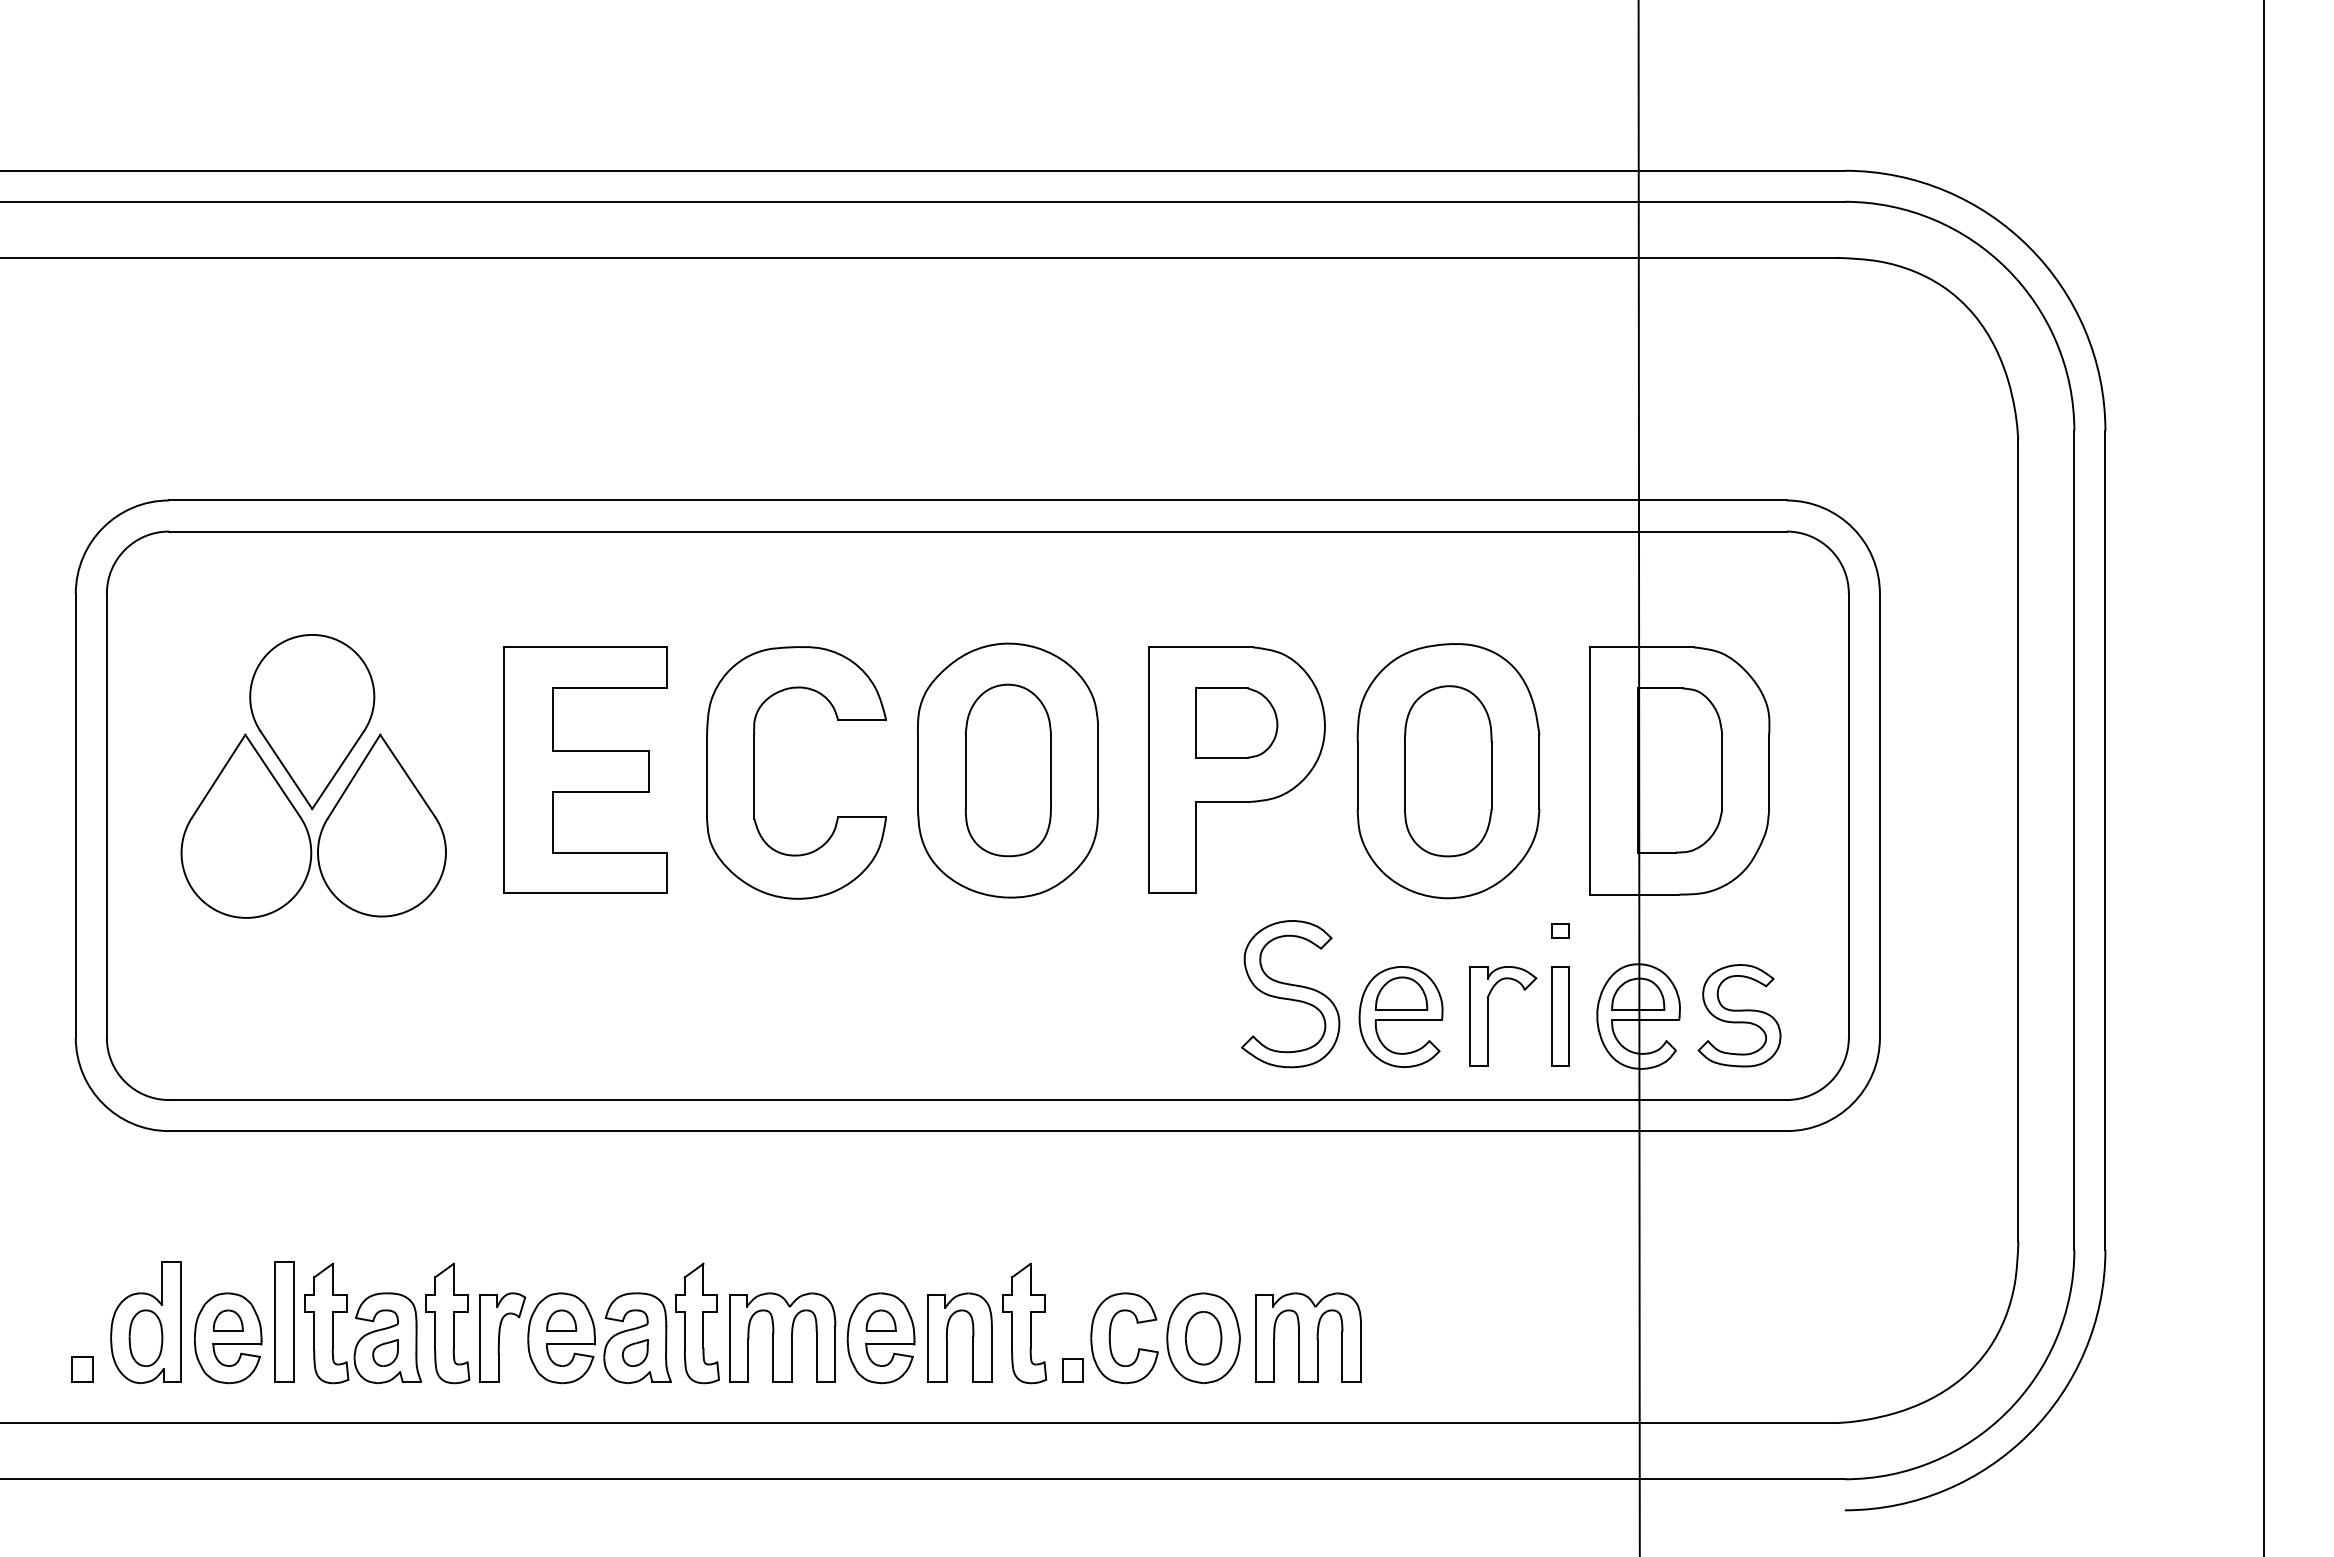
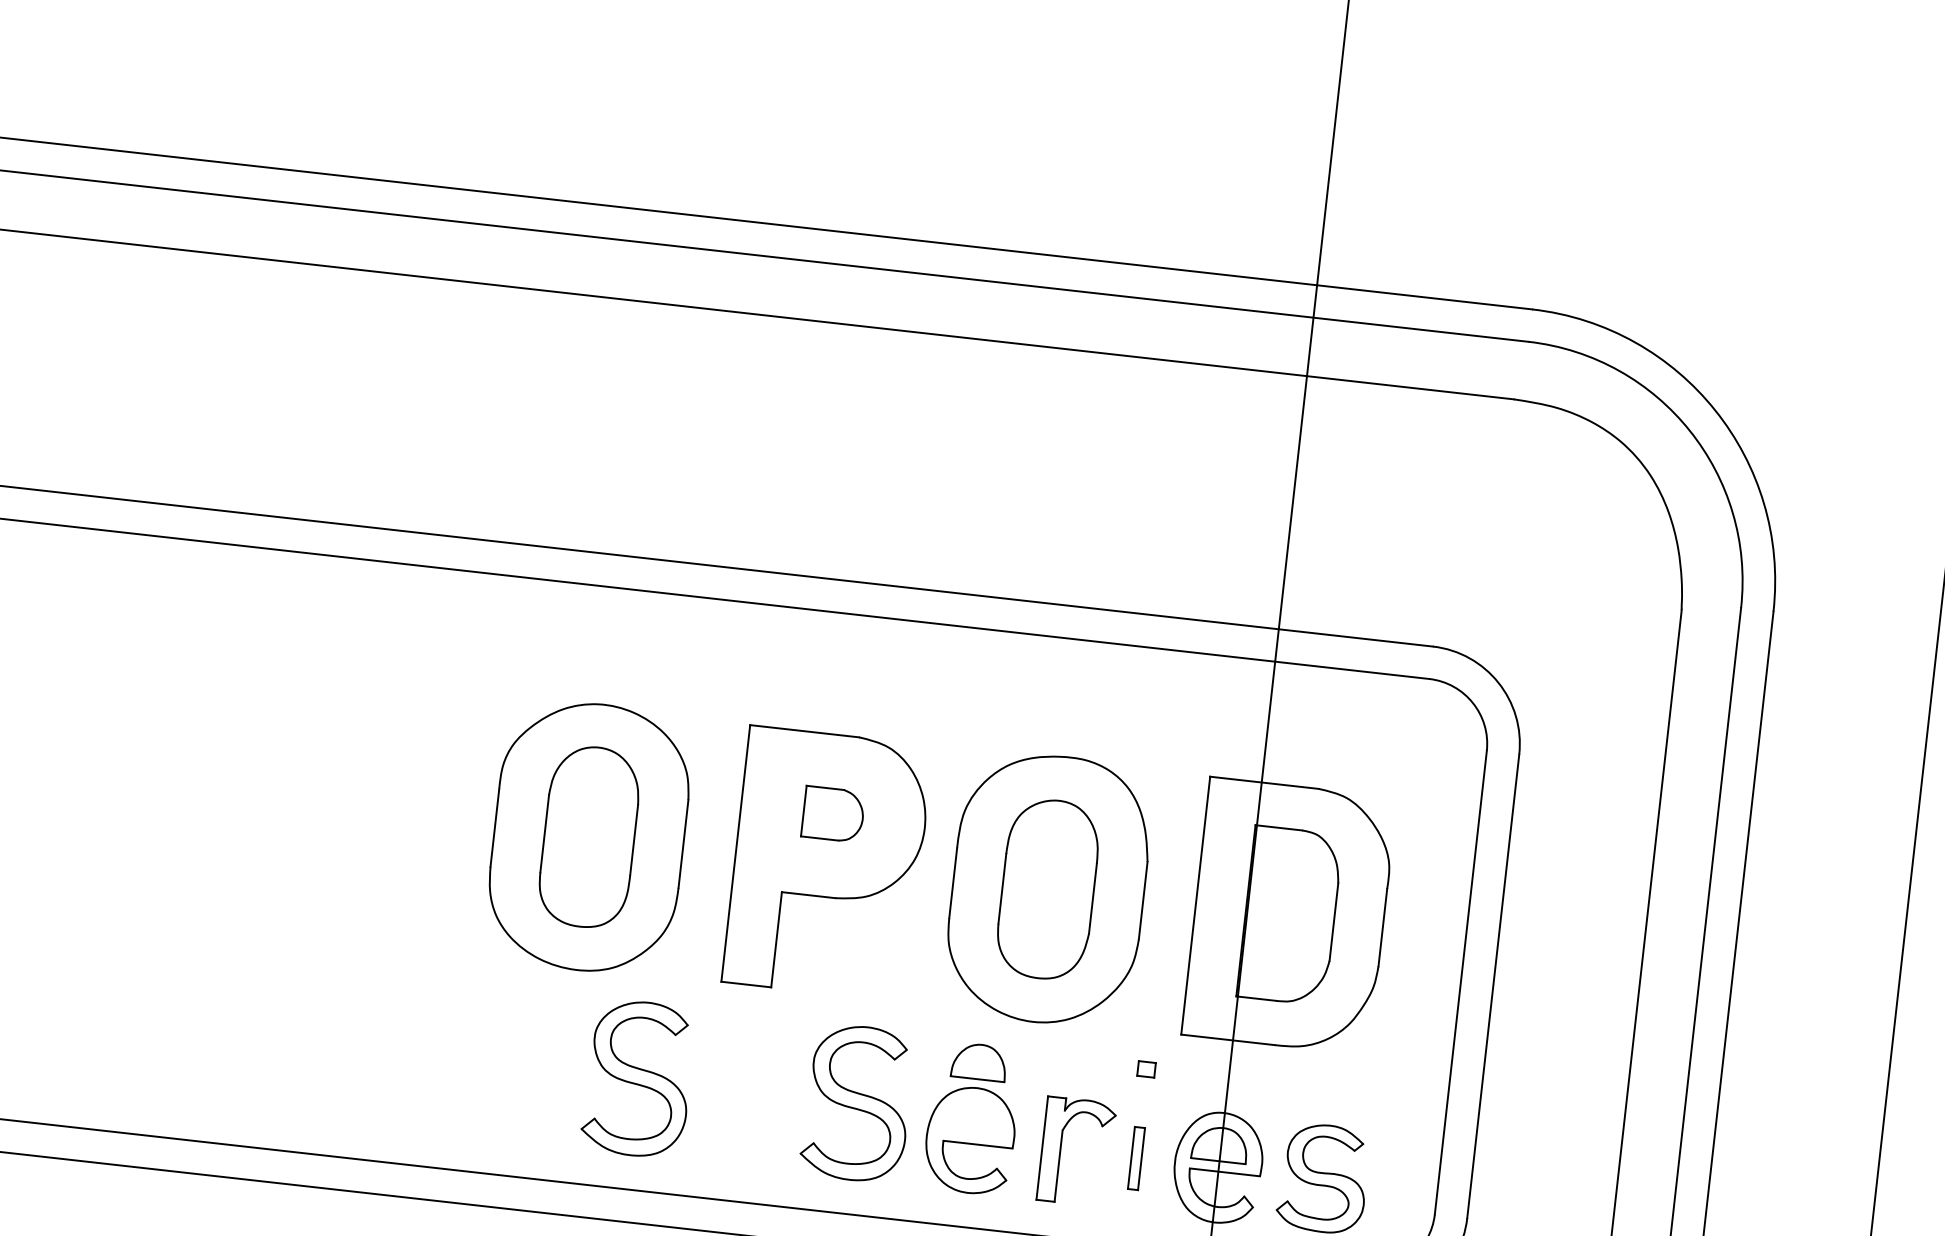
part: (1236, 722) -> (832, 813), size x0.7
part: (585, 769) -> (148, 786), removed
part: (754, 772) -> (324, 809), removed
part: (1401, 993) -> (979, 1061), moved
part: (1080, 994) -> (638, 1079), added
part: (1560, 1016) -> (1136, 1158), size x0.6

